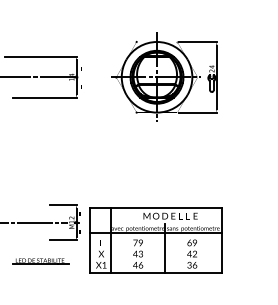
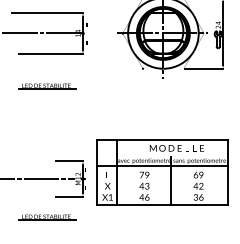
part: (40, 130) -> (46, 86), added
part: (155, 240) -> (161, 172), moved

